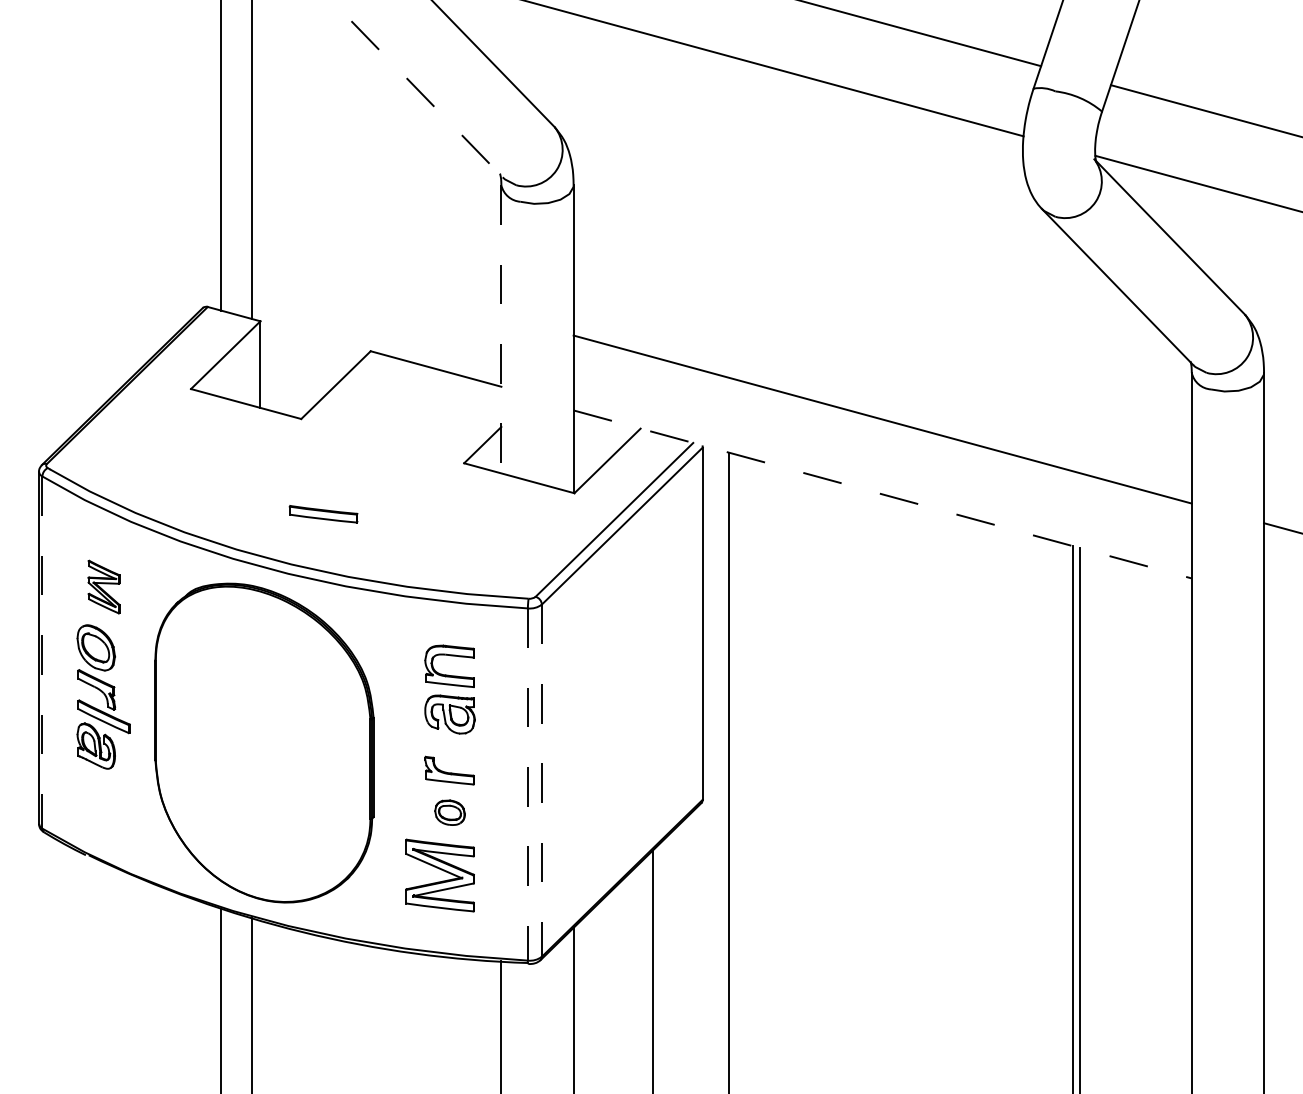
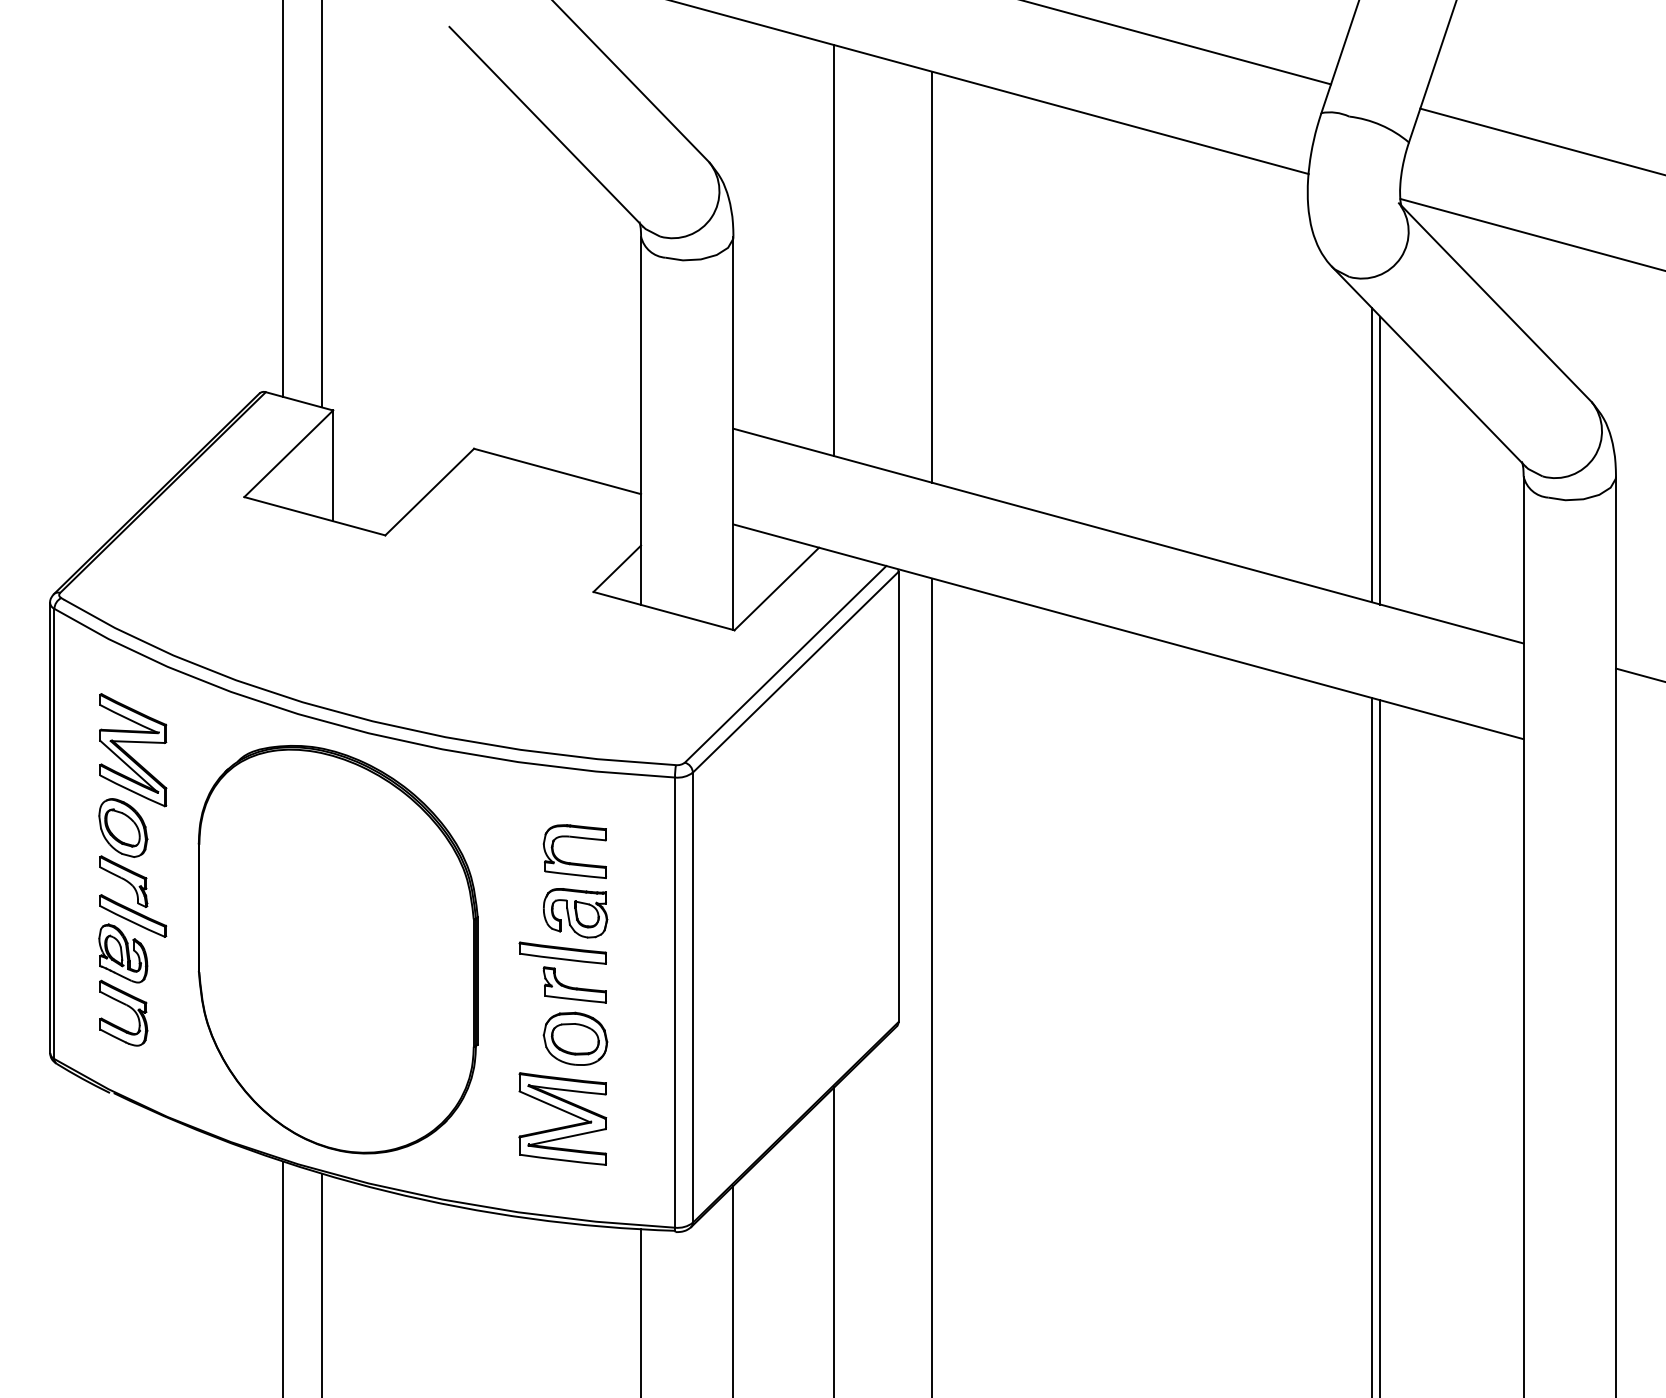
line: (427, 99) -> (546, 126), dashed -> solid
line: (652, 196) -> (834, 250), added
line: (729, 216) -> (932, 276), added
line: (501, 329) -> (641, 421), dashed -> solid
line: (1072, 355) -> (1371, 454), added
line: (1079, 360) -> (1380, 460), added
line: (883, 494) -> (1129, 631), dashed -> solid
part: (323, 513) -> (562, 952), moved
part: (104, 587) -> (133, 750), size x1.67
line: (42, 653) -> (54, 834), dashed -> solid
line: (541, 781) -> (692, 998), dashed -> solid
line: (528, 785) -> (675, 1003), dashed -> solid
part: (100, 788) -> (128, 1007), added
part: (450, 812) -> (575, 1038), size x1.67

